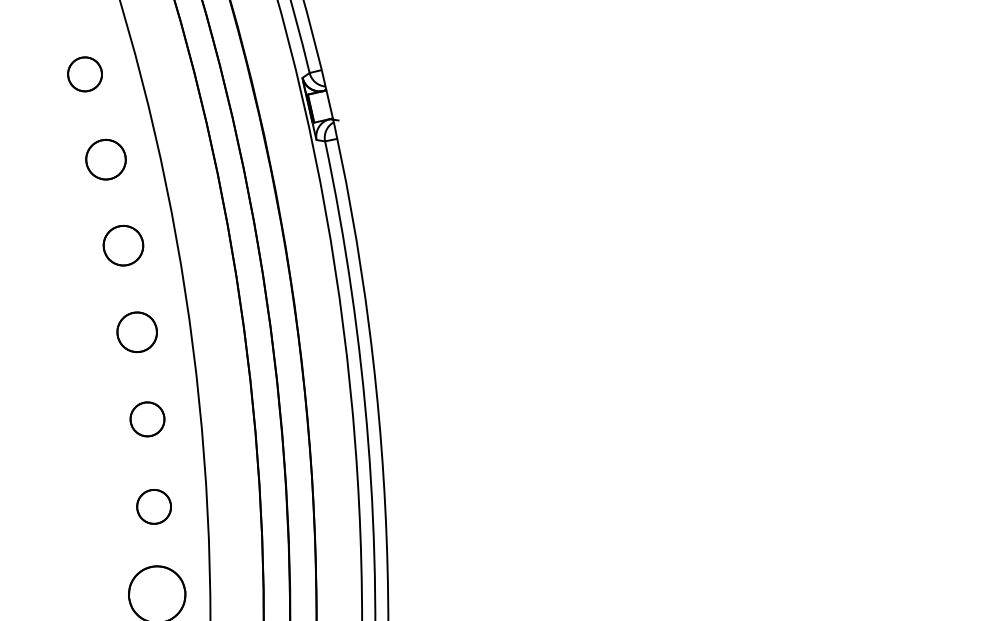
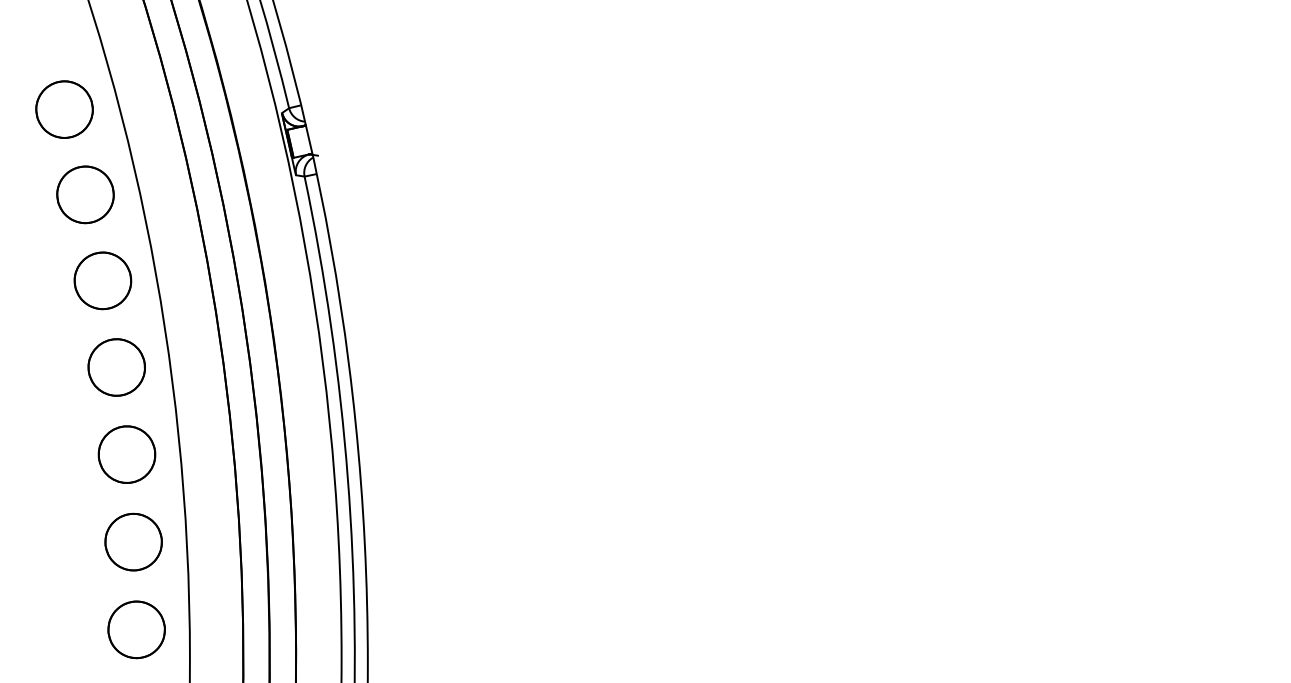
circle: (85, 74) -> (64, 109), size x1.67
part: (106, 159) -> (85, 194), size x1.43
part: (123, 245) -> (102, 280), size x1.43
circle: (137, 332) -> (116, 367), size x1.43
part: (147, 419) -> (126, 454), size x1.67
part: (154, 506) -> (133, 541), size x1.67

